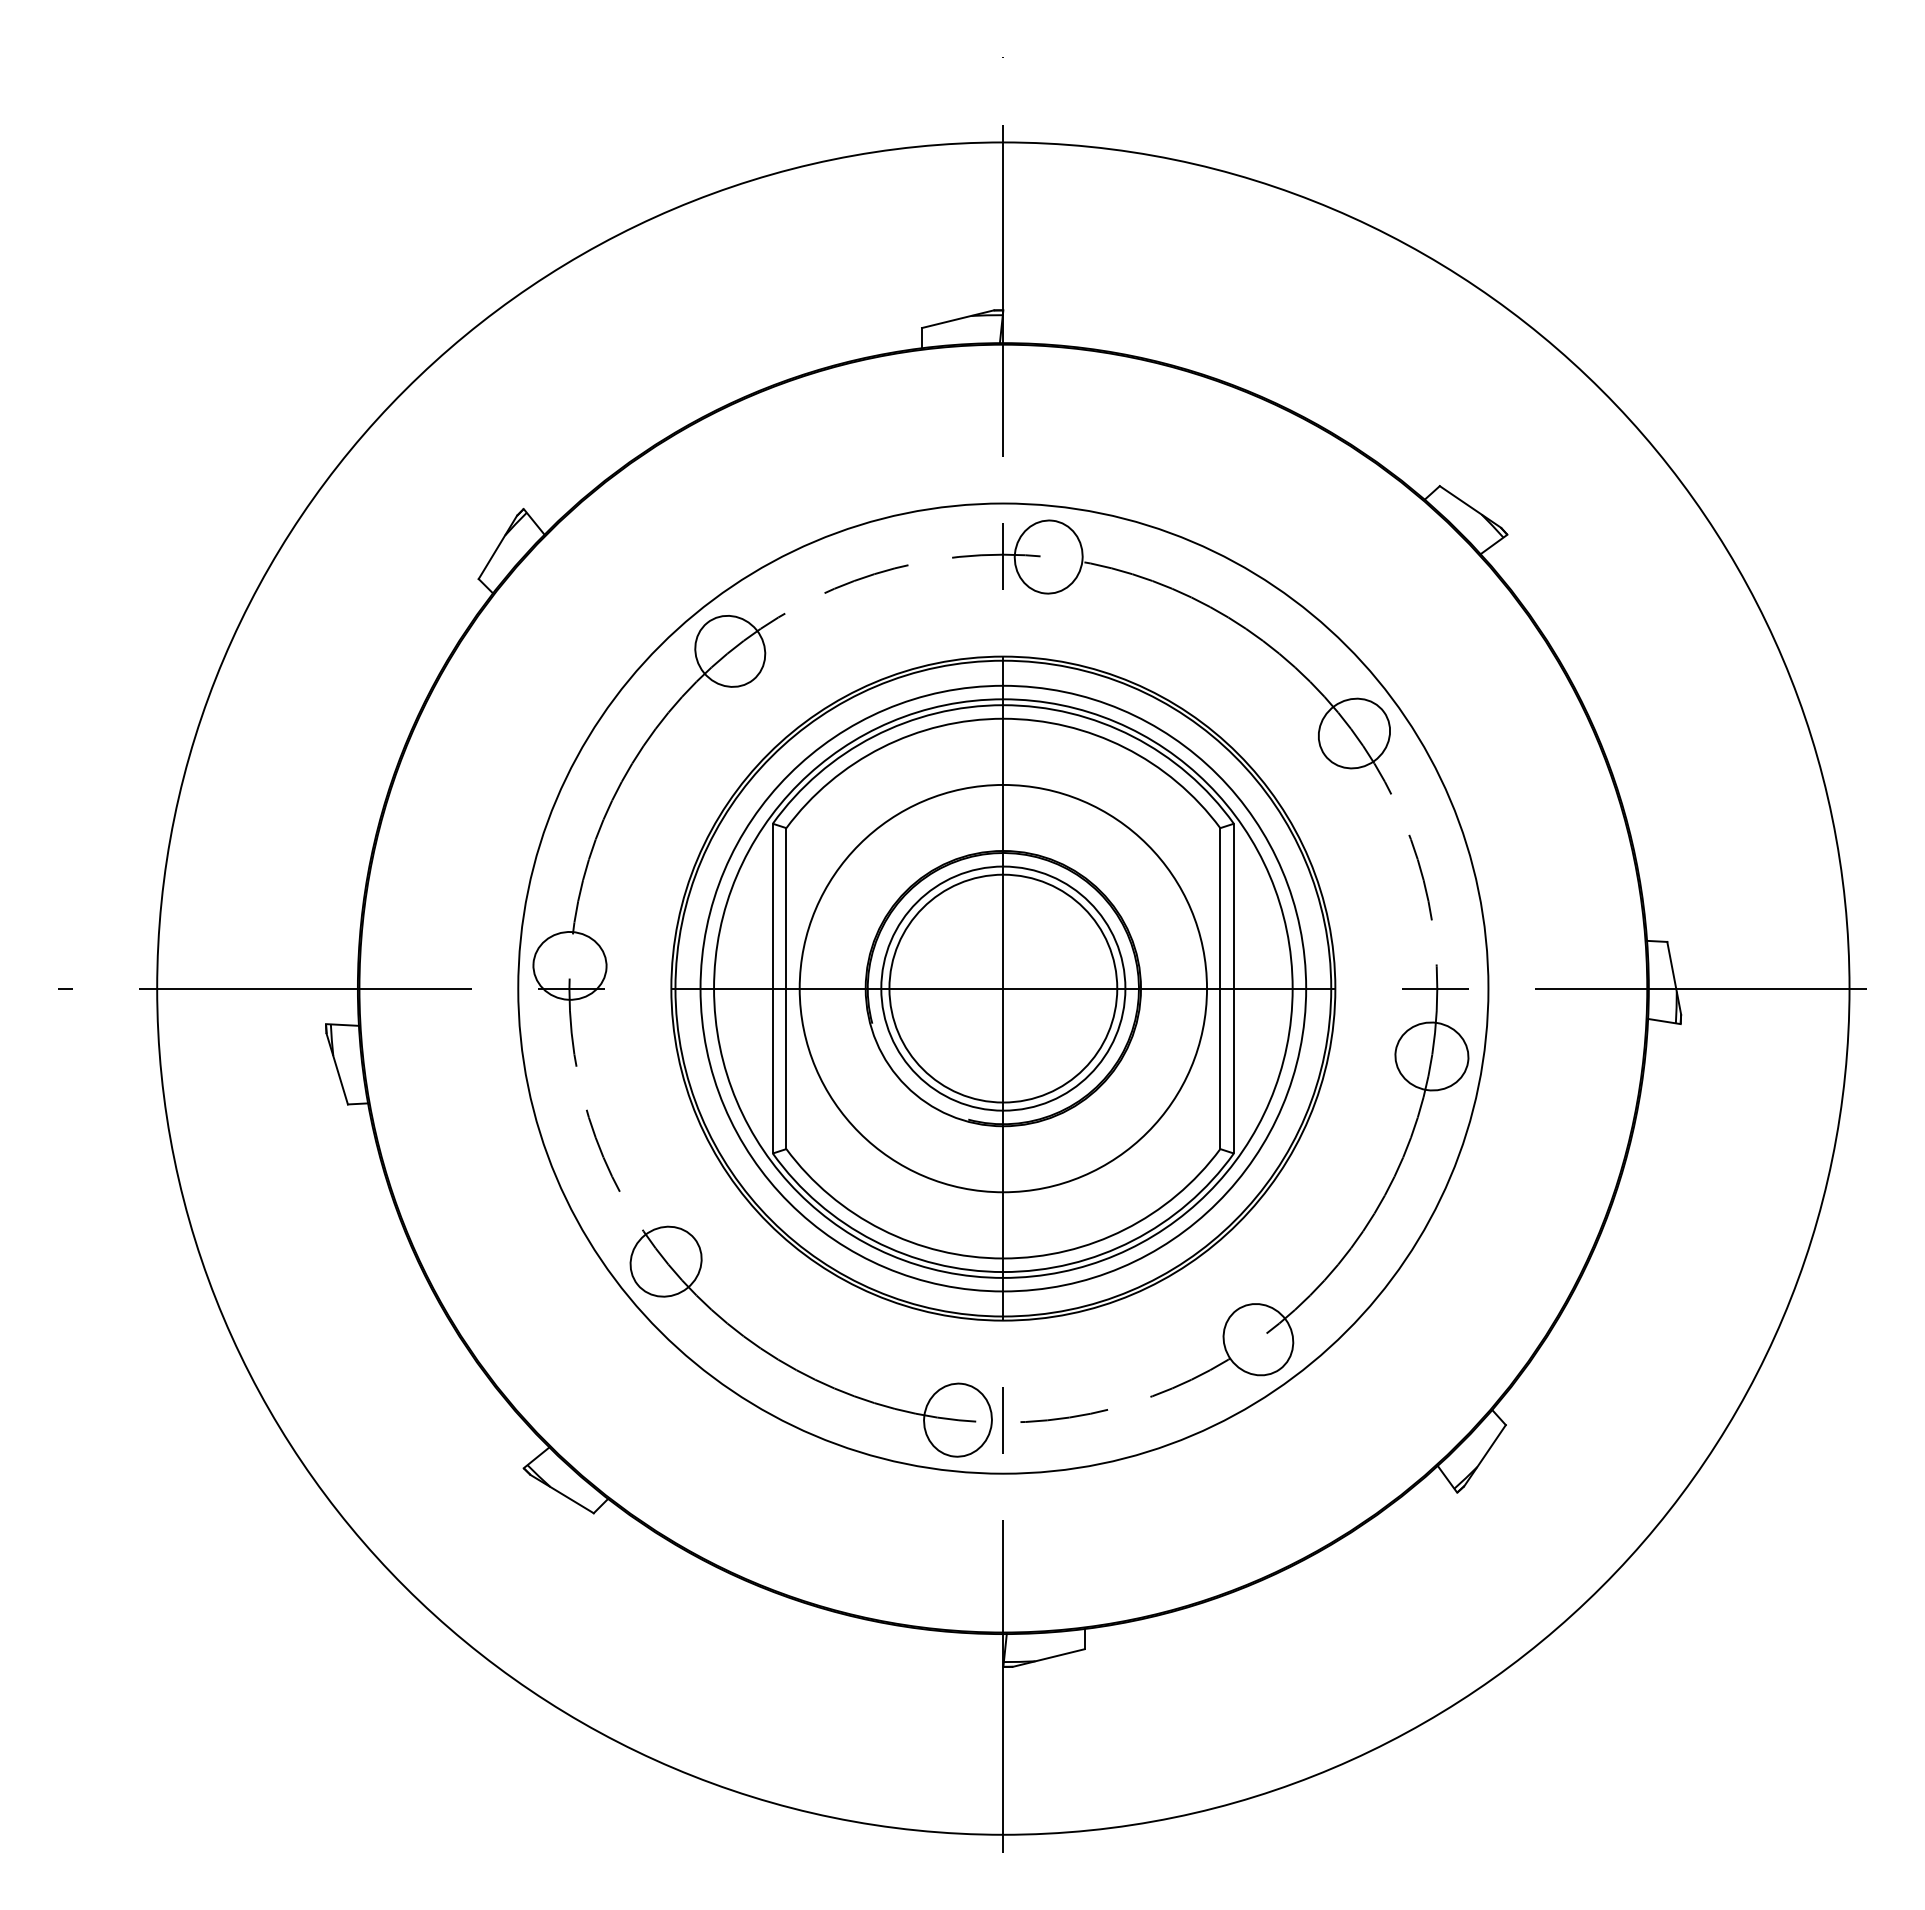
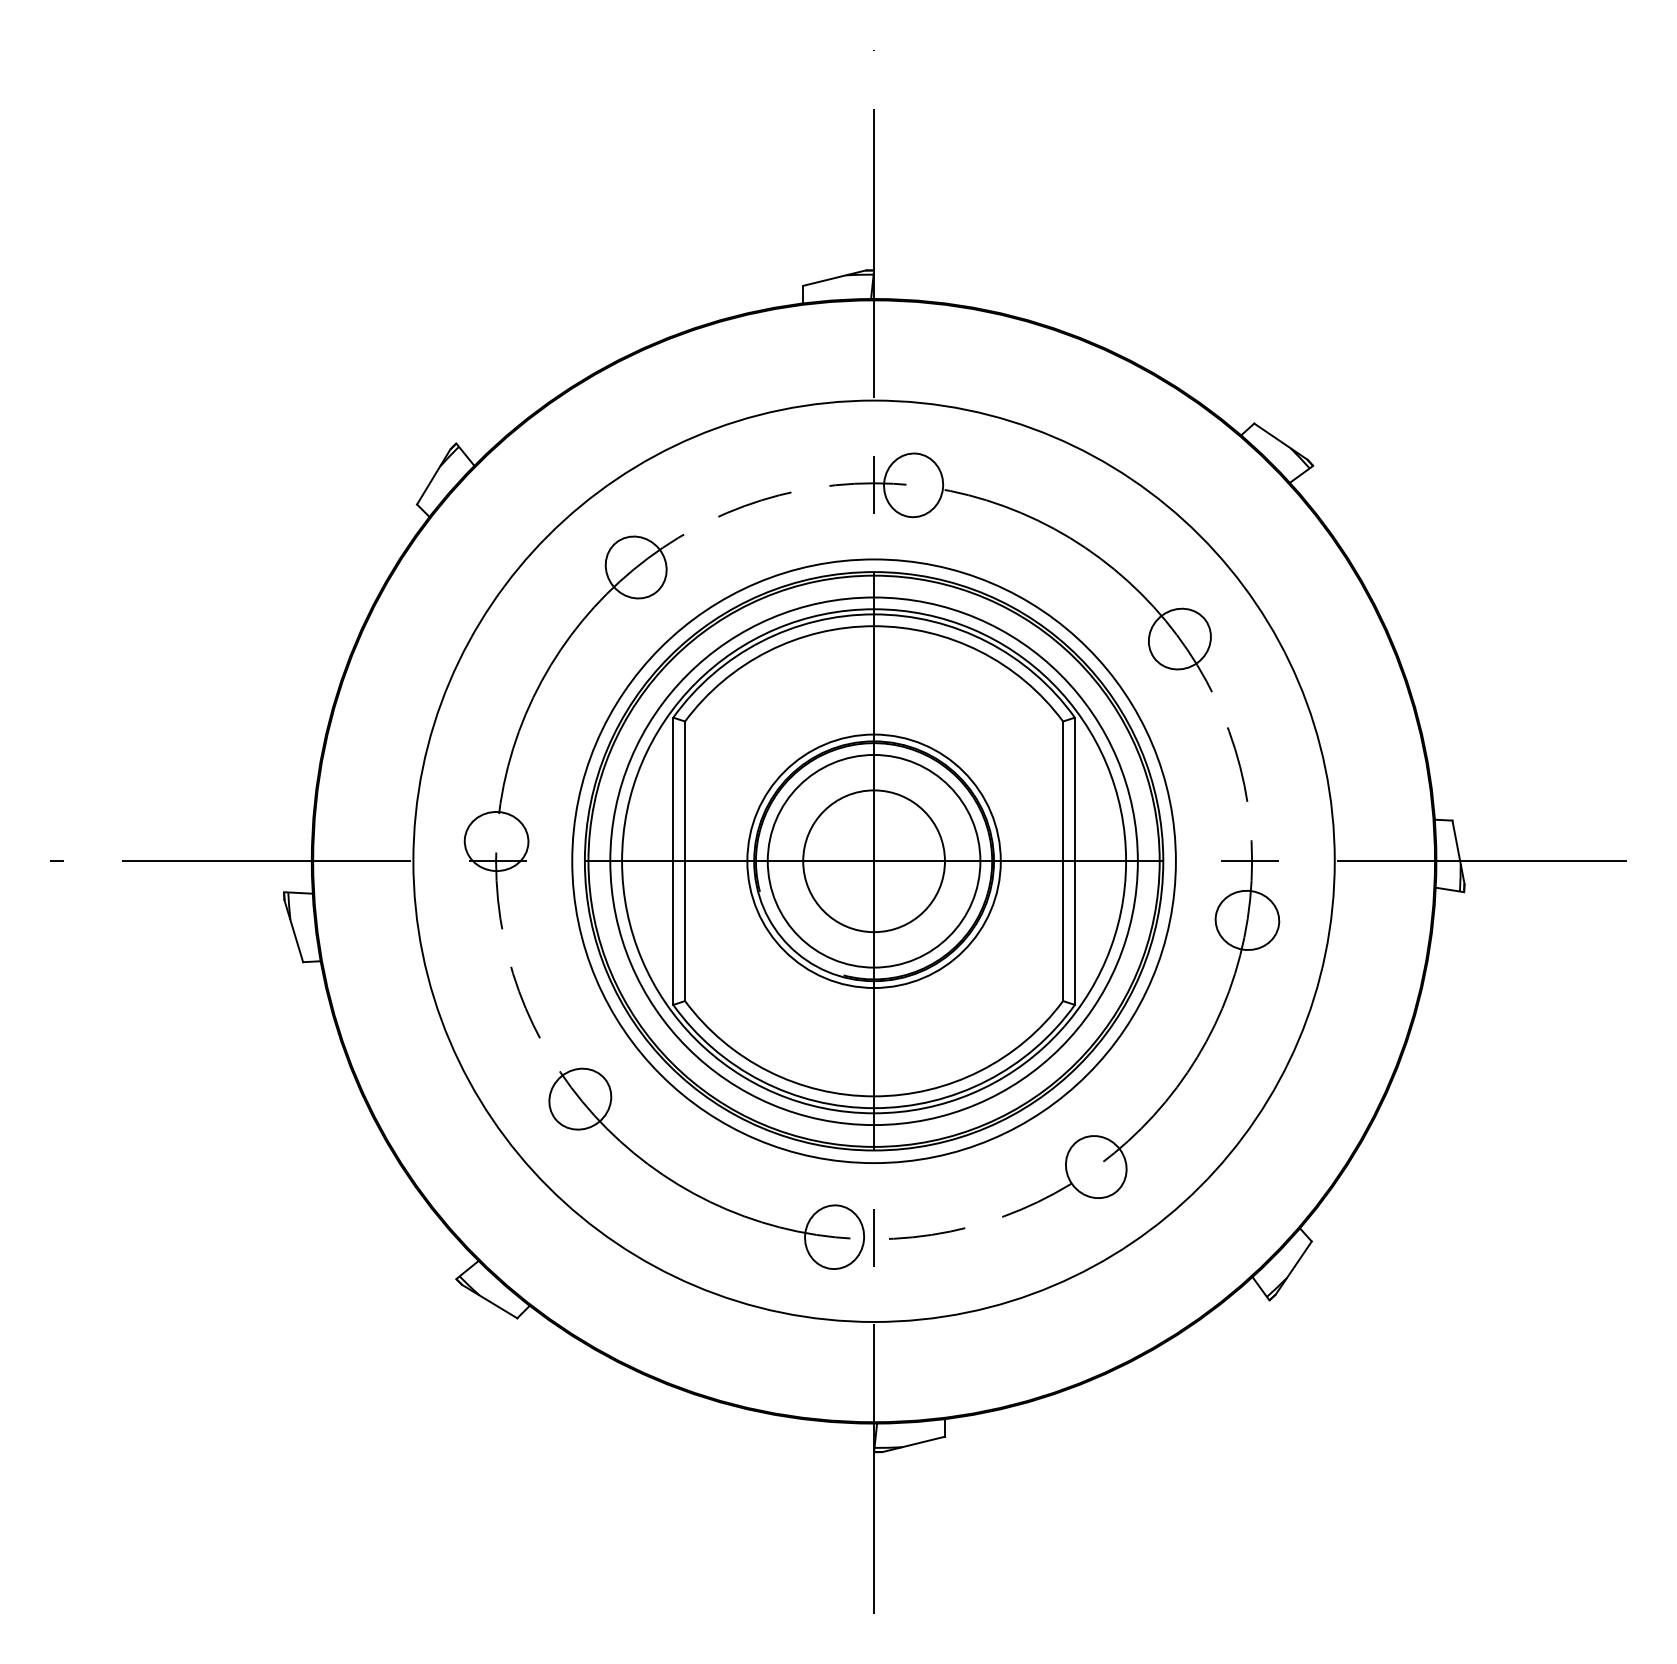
circle: (1002, 988) -> (873, 861), size x0.71
circle: (1002, 988) -> (873, 861), size x0.71
circle: (1003, 988) -> (874, 861), size x0.62
circle: (1003, 988) -> (874, 861), size x0.71

